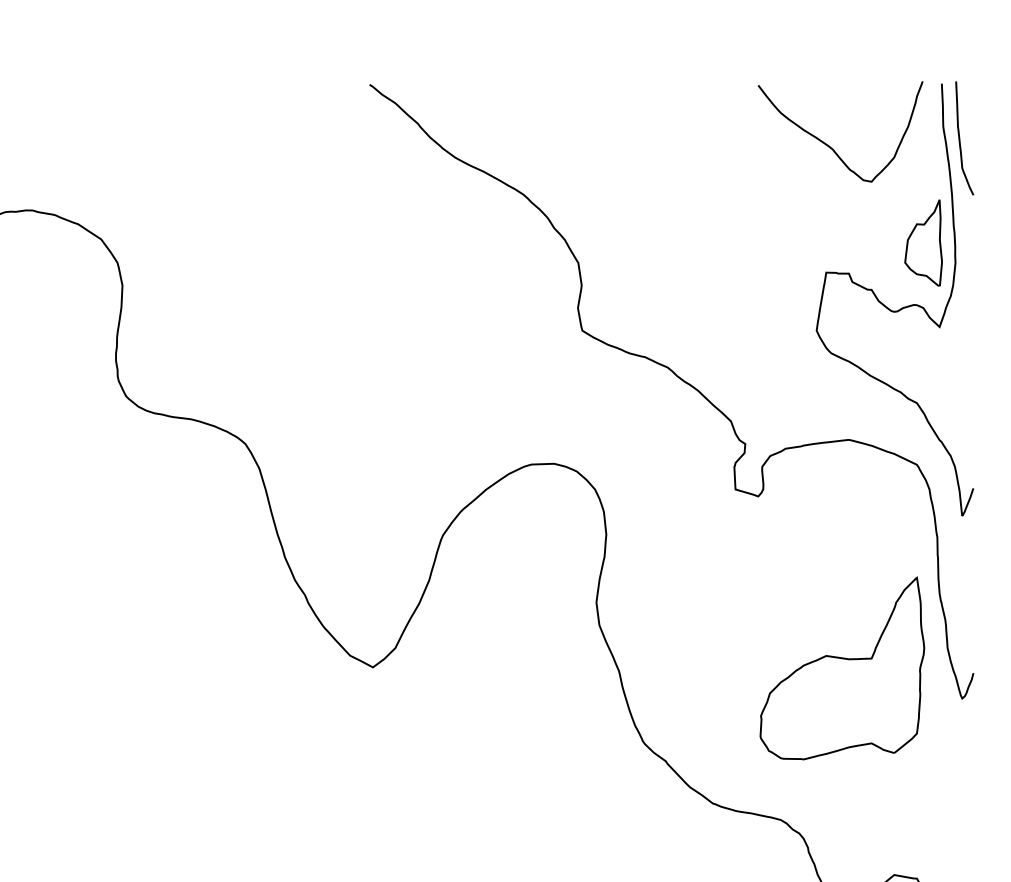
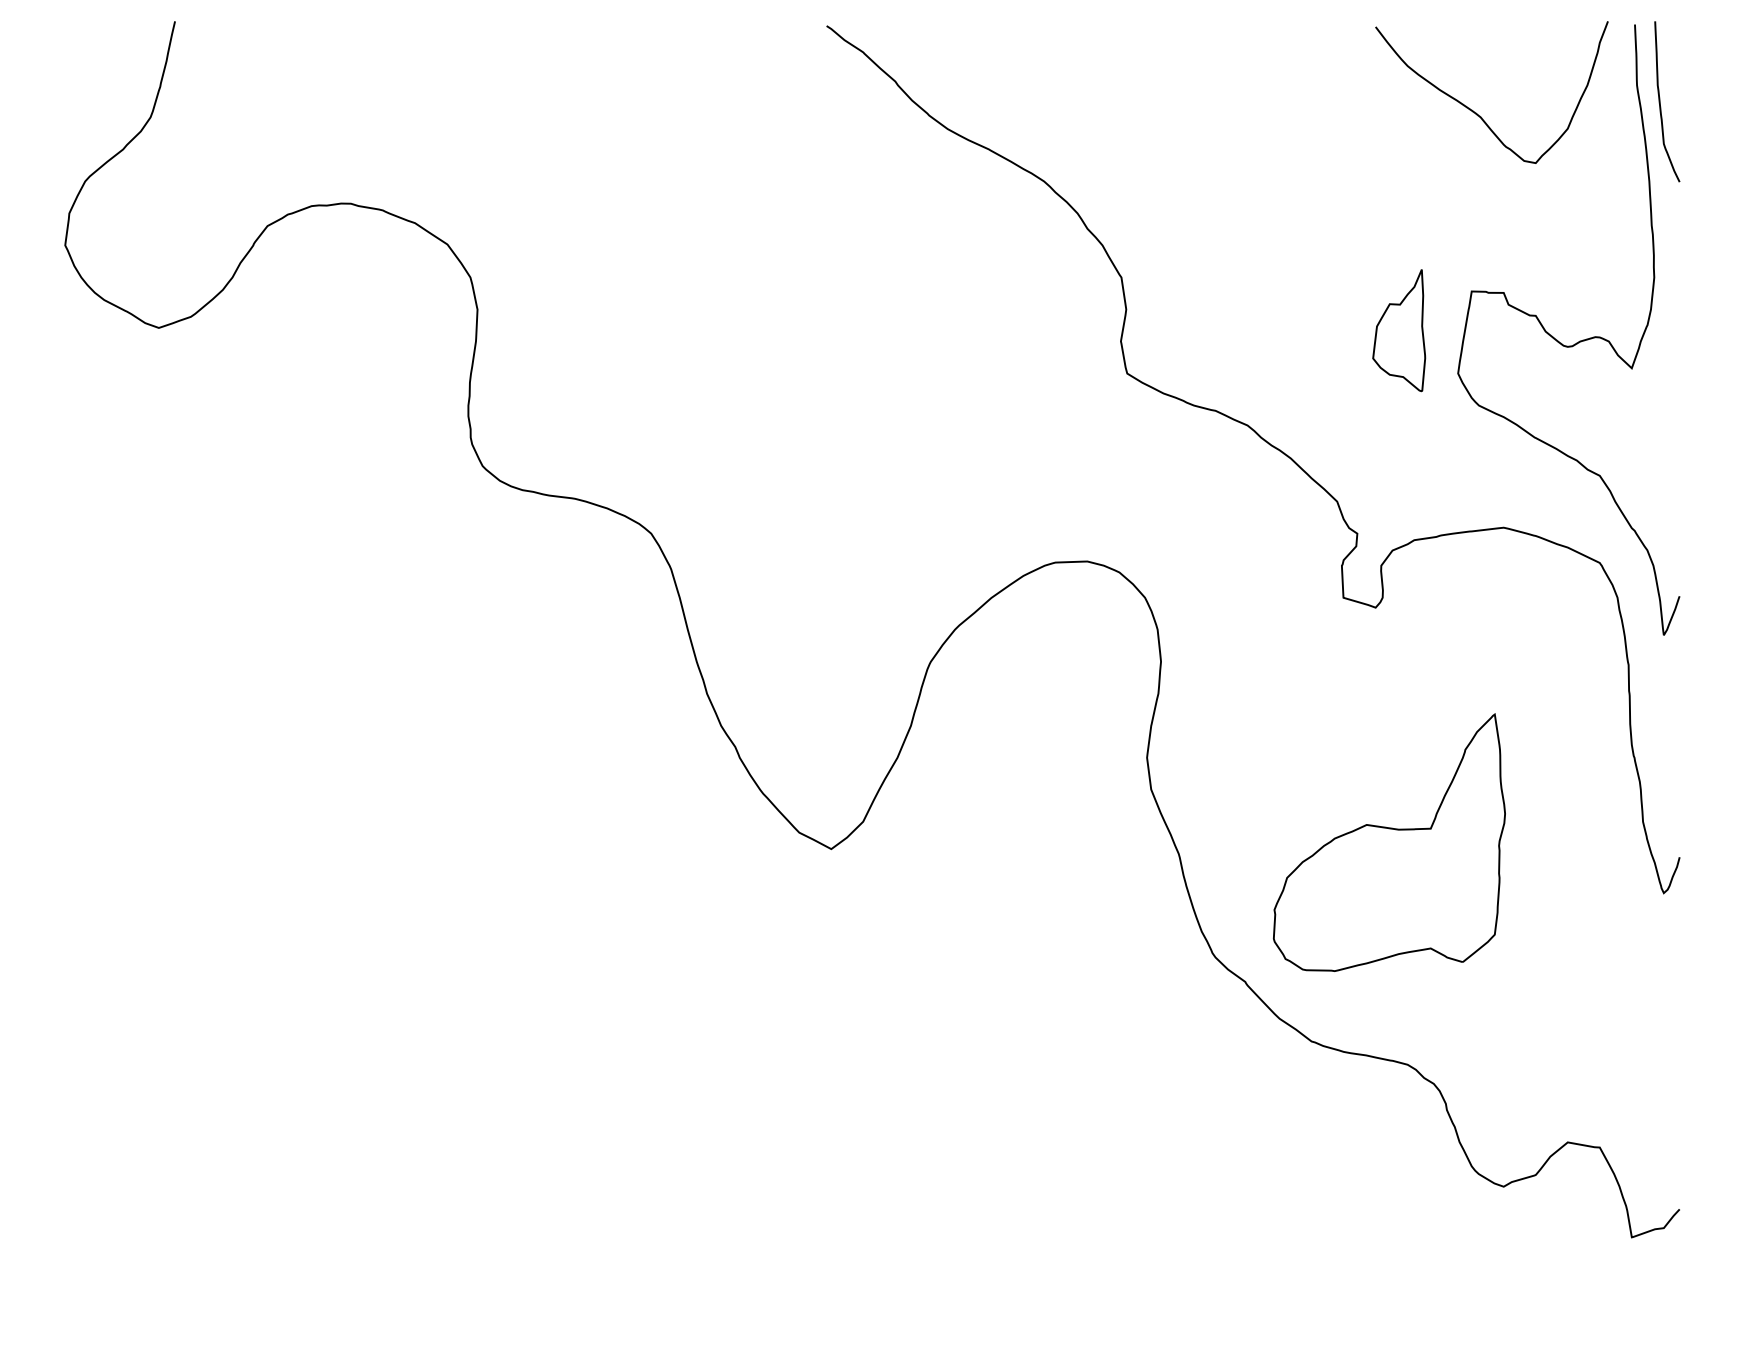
part: (923, 242) -> (1399, 330), moved
part: (842, 668) -> (1389, 842), moved

